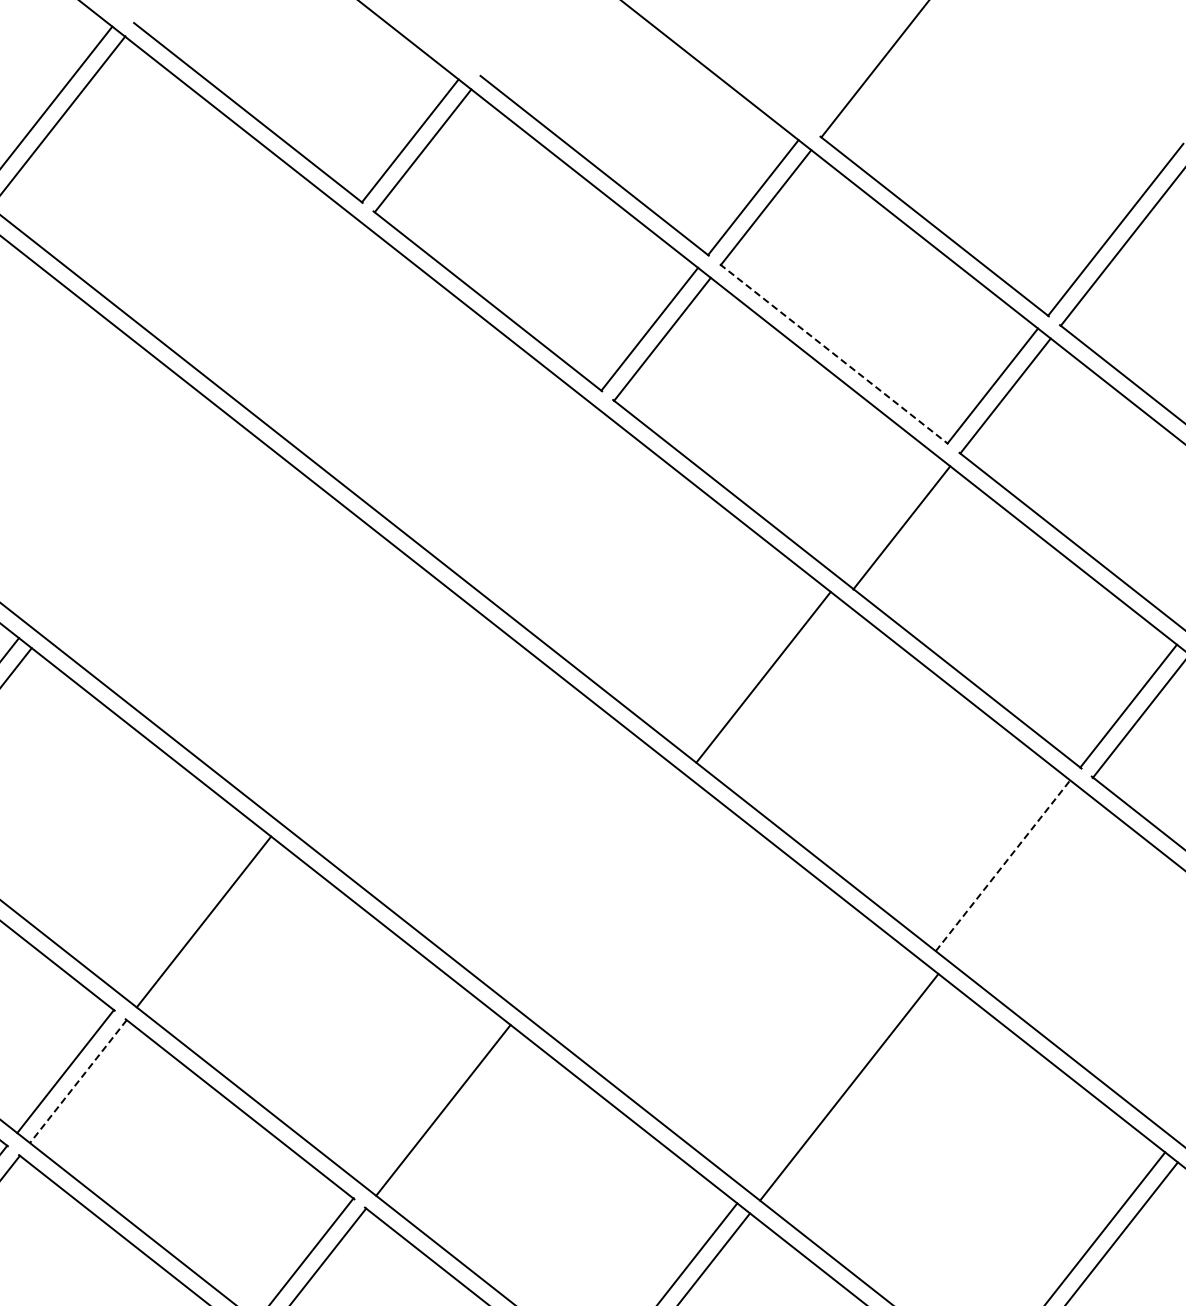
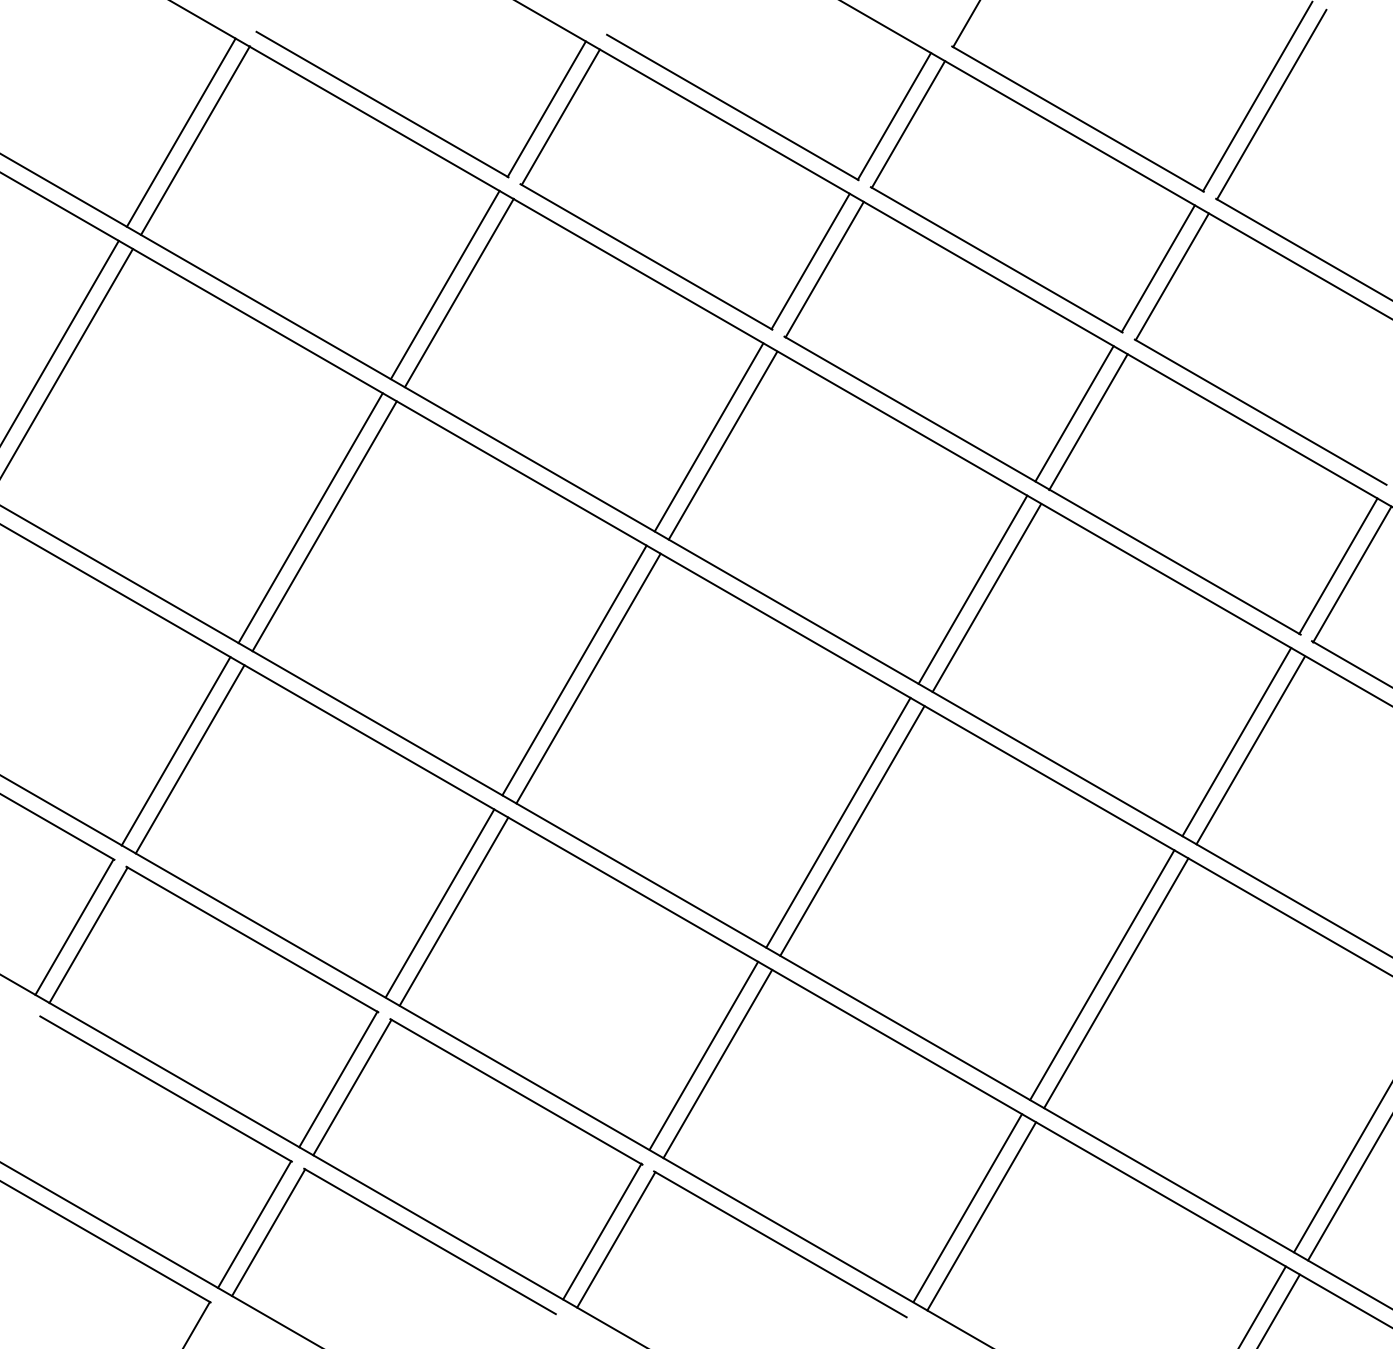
line: (284, 299) -> (444, 284), added
line: (296, 309) -> (458, 292), added
line: (834, 354) -> (997, 260), dashed -> solid
line: (523, 488) -> (708, 437), added
line: (536, 498) -> (722, 445), added
line: (118, 512) -> (310, 518), added
line: (889, 517) -> (1074, 413), added
line: (130, 522) -> (324, 526), added
line: (775, 686) -> (986, 597), added
line: (357, 700) -> (574, 670), added
line: (370, 710) -> (588, 678), added
line: (1002, 866) -> (1236, 742), dashed -> solid
line: (1015, 876) -> (1250, 750), added
line: (597, 888) -> (838, 822), added
line: (610, 898) -> (852, 830), added
line: (190, 911) -> (439, 903), added
line: (836, 1077) -> (1102, 975), added
line: (78, 1082) -> (352, 1088), dashed -> solid
line: (430, 1099) -> (703, 1055), added

